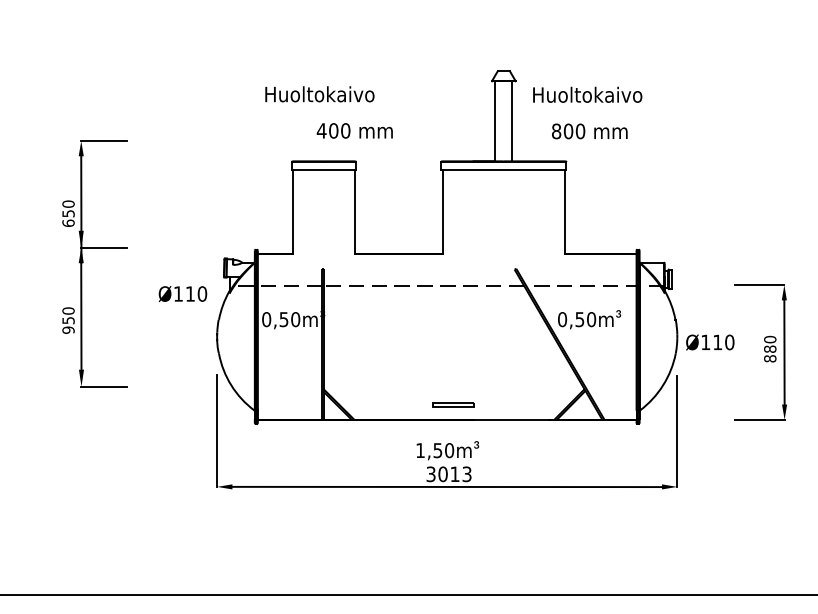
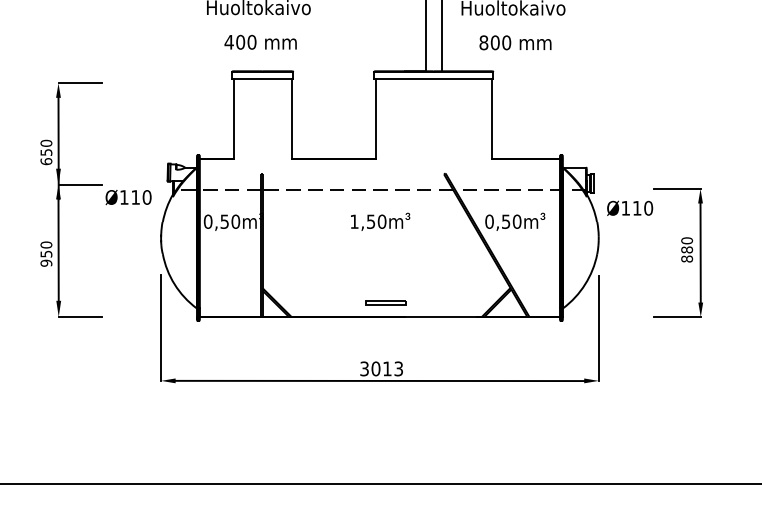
text: (354, 130) -> (260, 41), moved
part: (83, 263) -> (60, 199), moved
text: (710, 342) -> (630, 208), moved
text: (447, 450) -> (380, 221), moved

